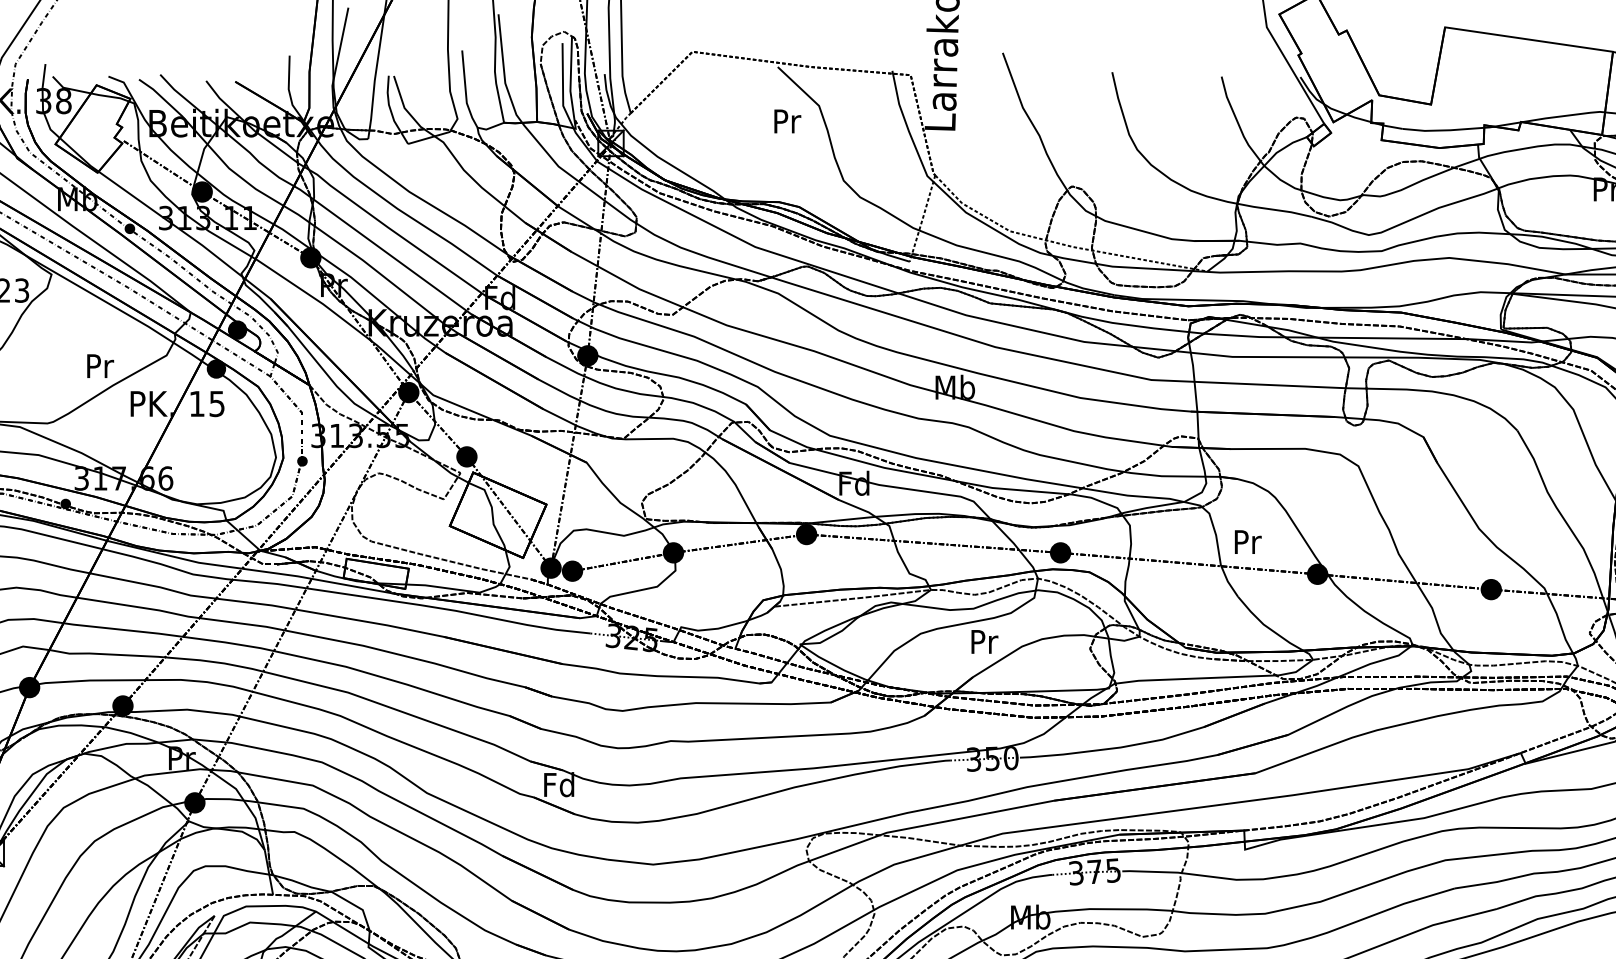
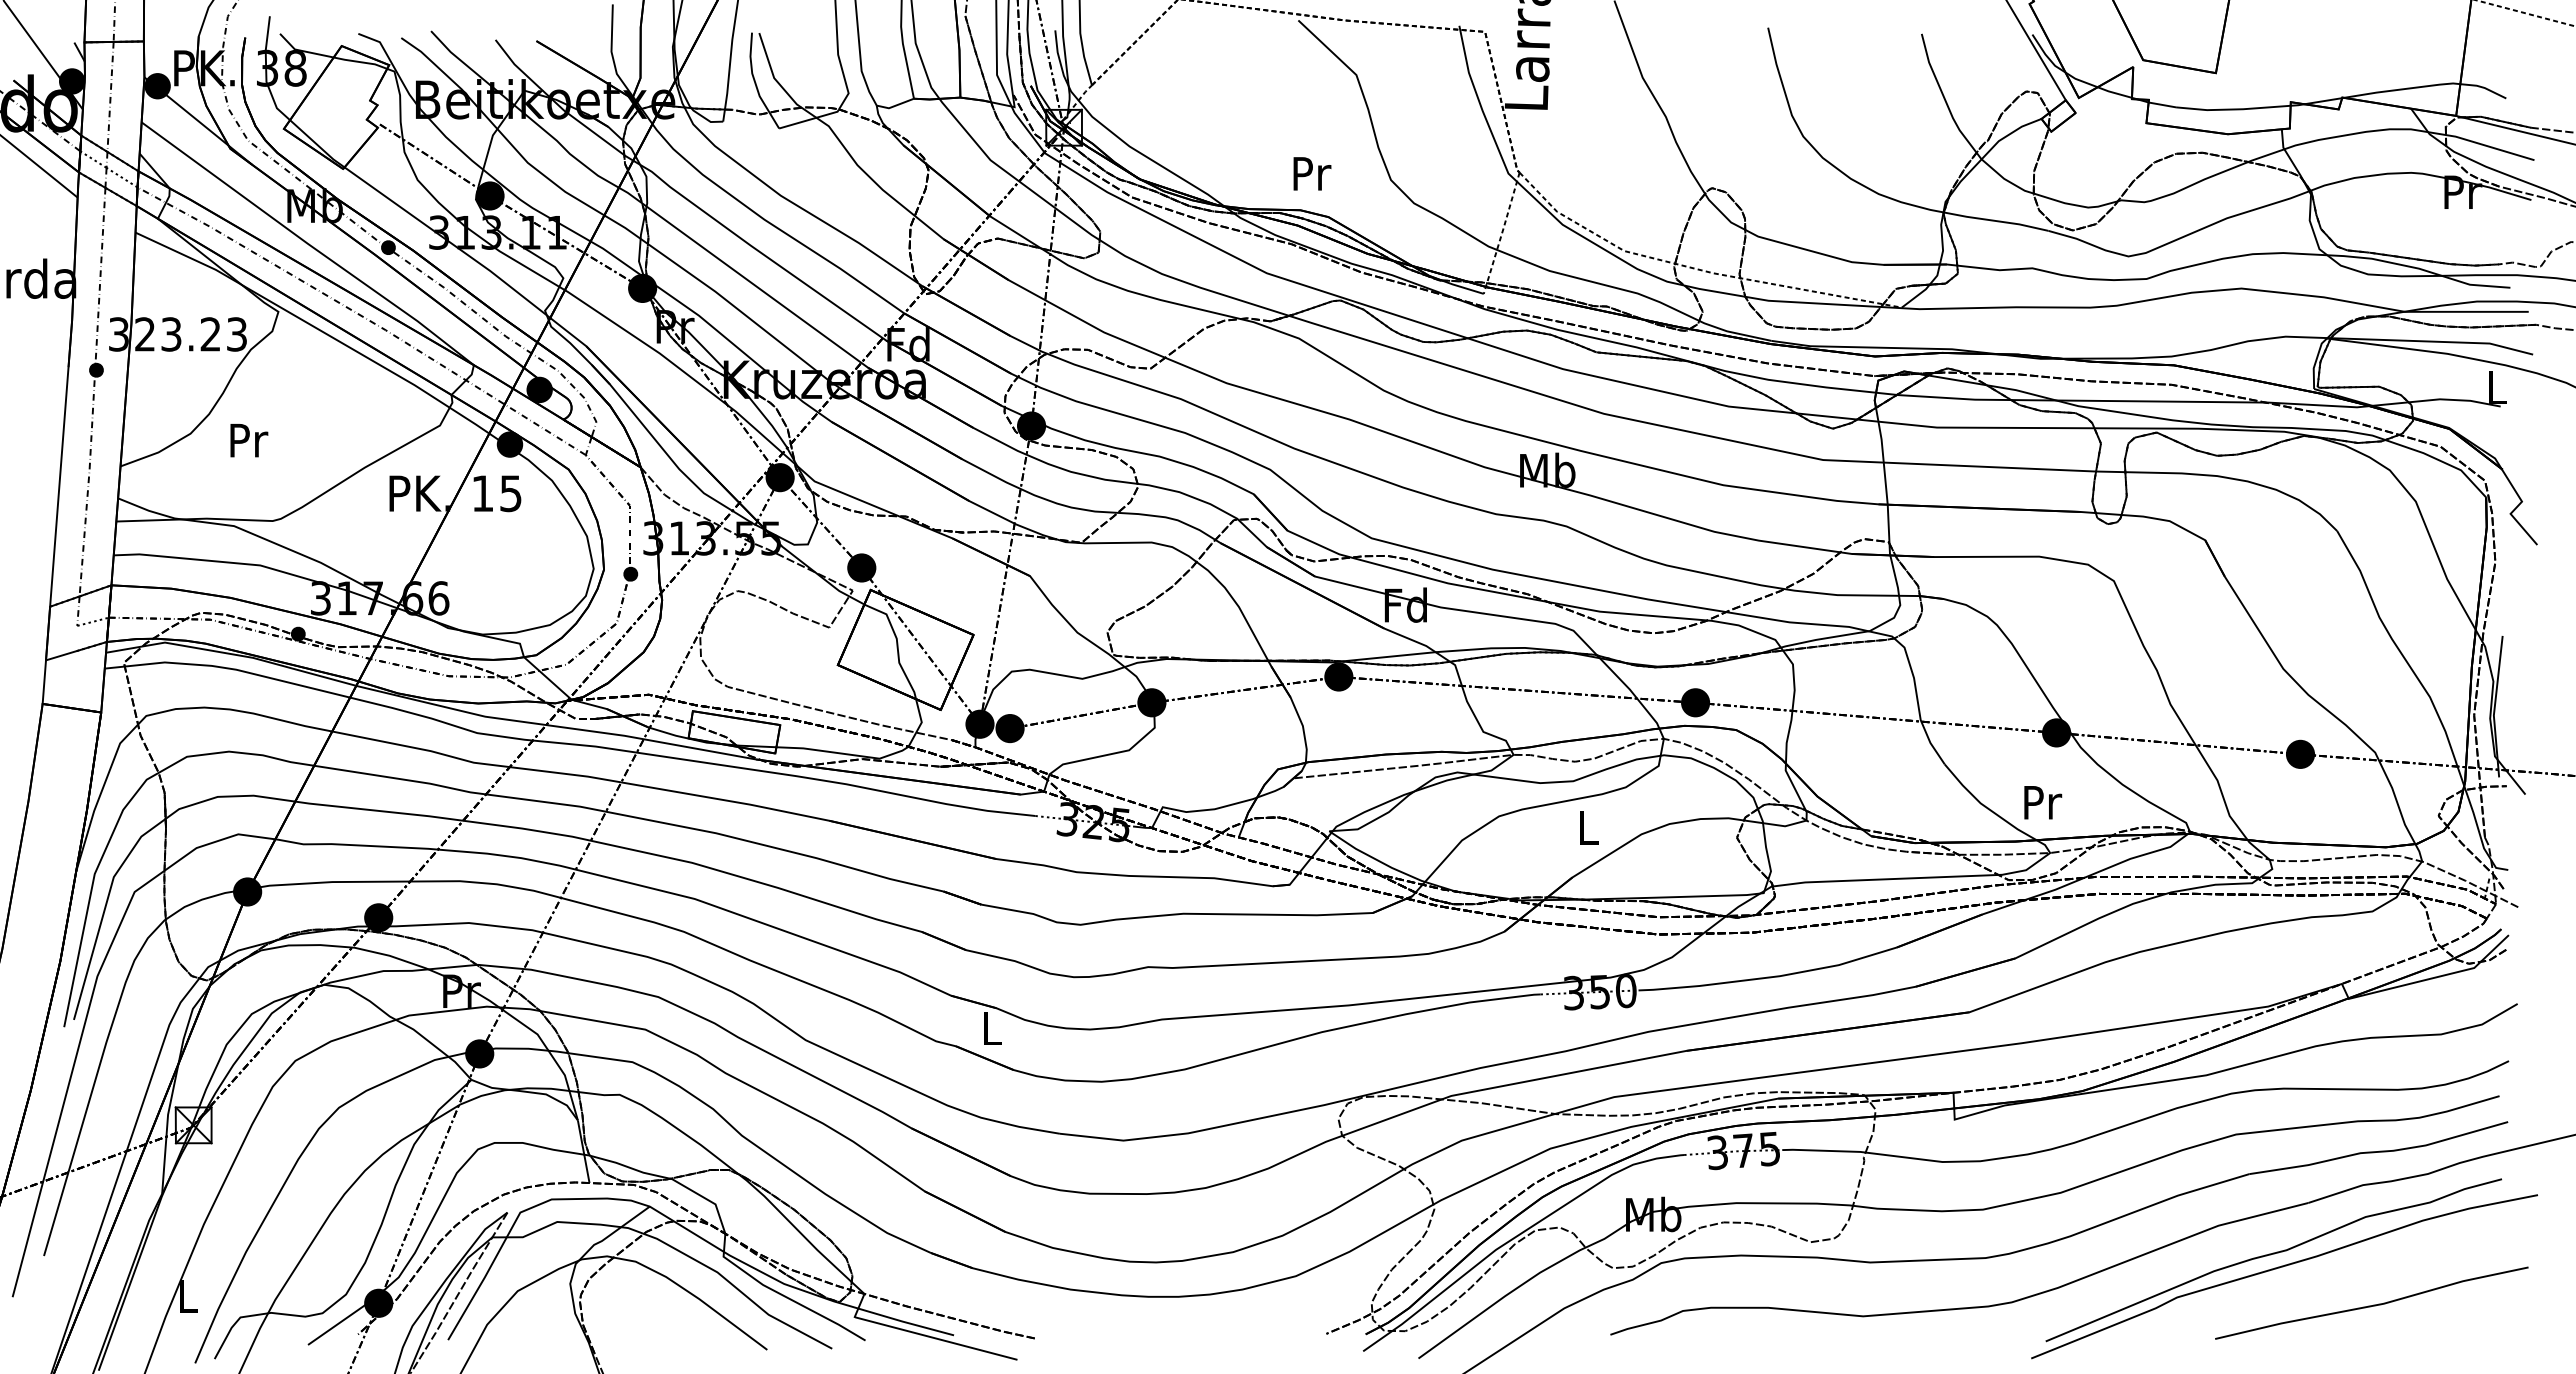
text: (787, 121) -> (1312, 173), moved
text: (100, 366) -> (249, 440), moved
text: (1248, 541) -> (2043, 802), moved
text: (985, 641) -> (1589, 827), Pr -> L
text: (559, 784) -> (991, 1028), Fd -> L

